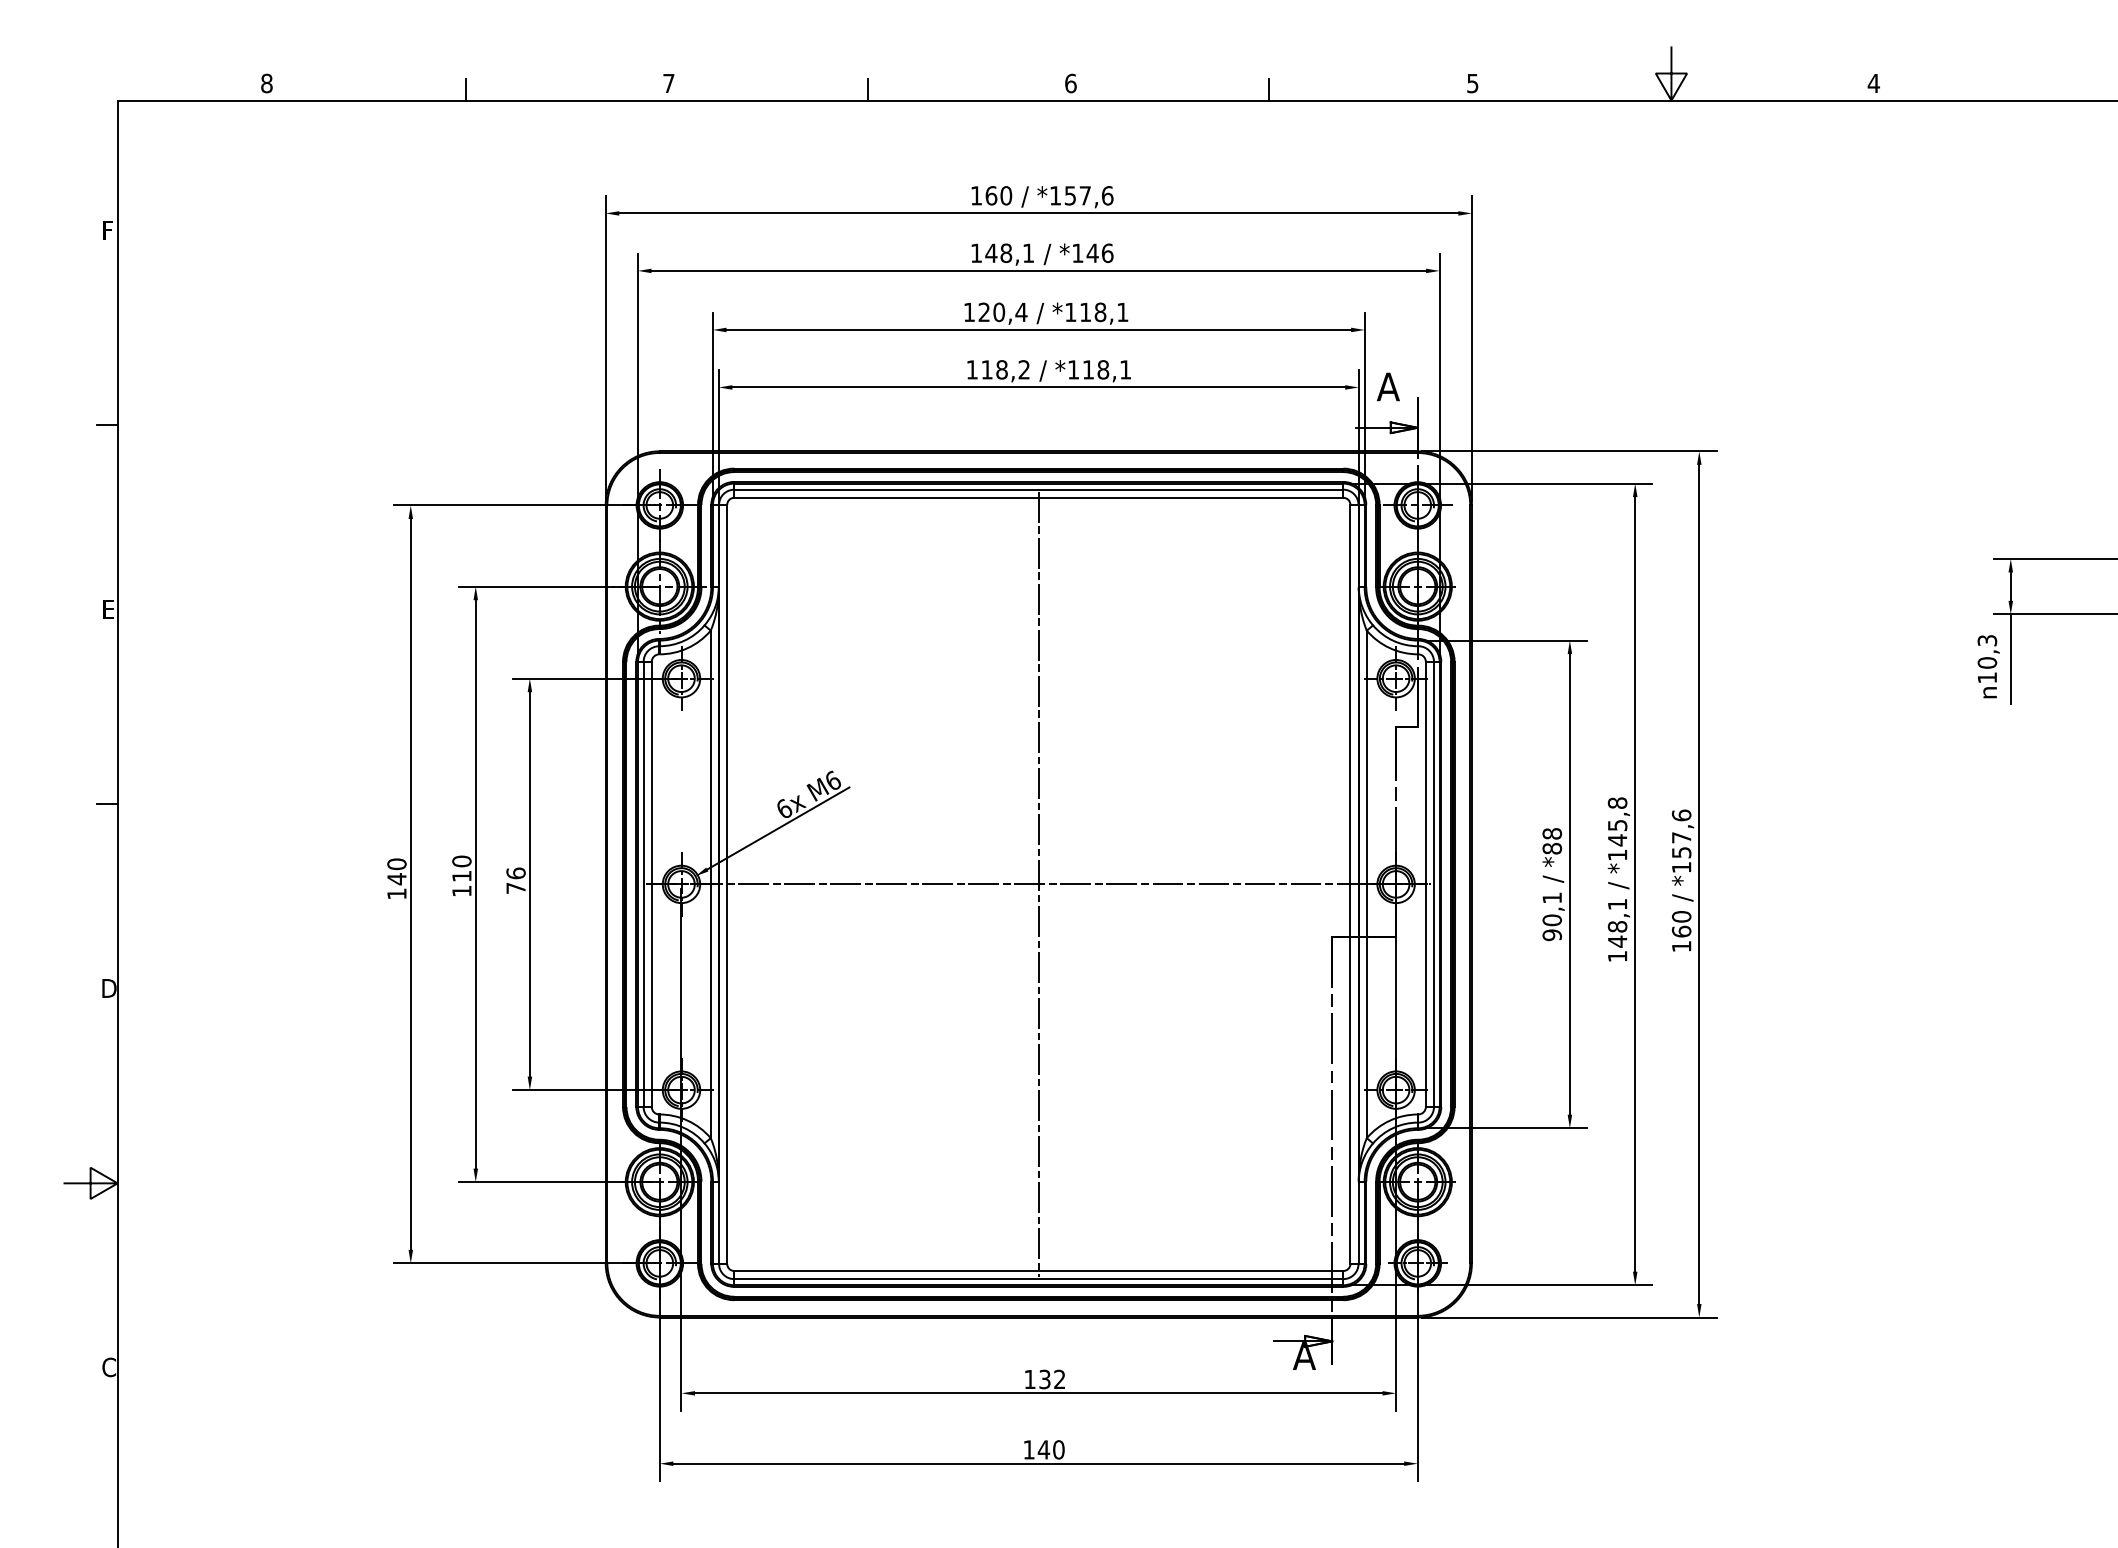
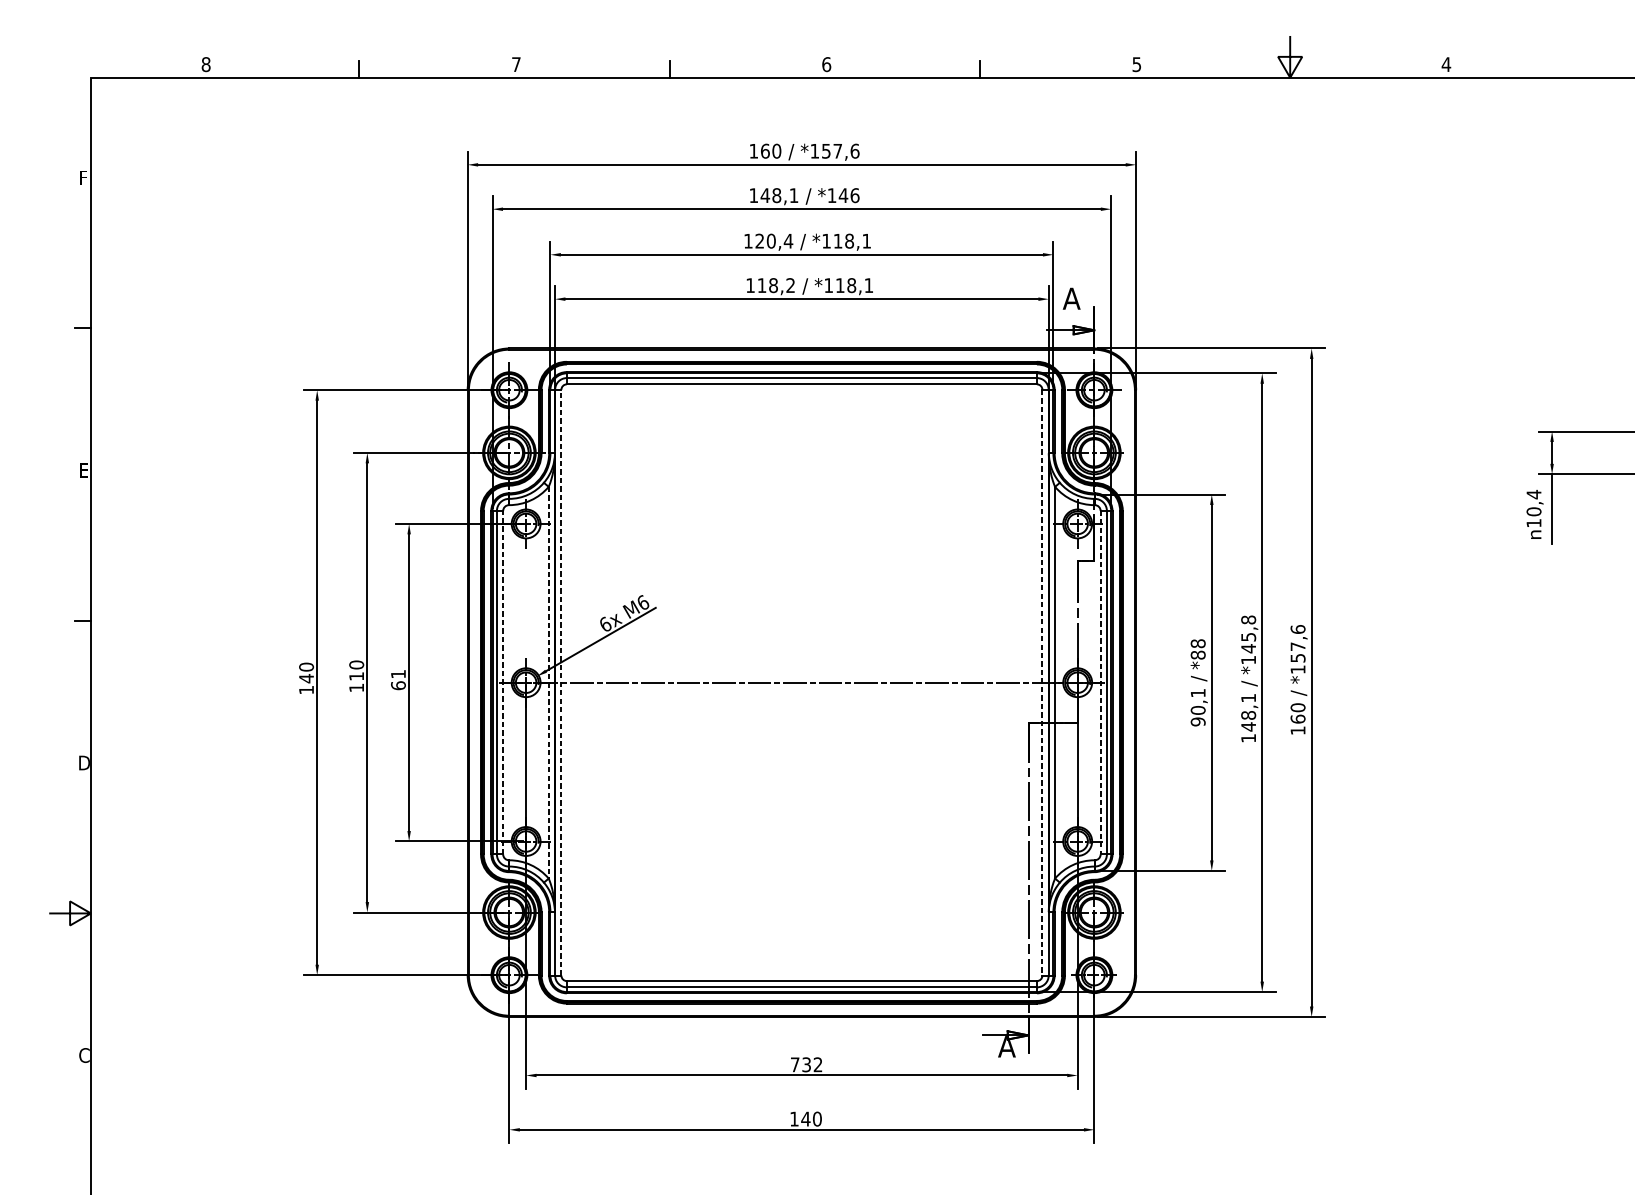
text: (1987, 640) -> (1534, 494), 10,3 -> 10,4
text: (515, 880) -> (398, 679), 76 -> 61
line: (1038, 883) -> (801, 682), removed
line: (651, 884) -> (502, 682), solid -> dashed
line: (710, 884) -> (548, 682), solid -> dashed
line: (727, 884) -> (561, 682), solid -> dashed
line: (1350, 884) -> (1042, 682), solid -> dashed
line: (1425, 884) -> (1100, 682), solid -> dashed
text: (1029, 1379) -> (794, 1064), 132 -> 732

